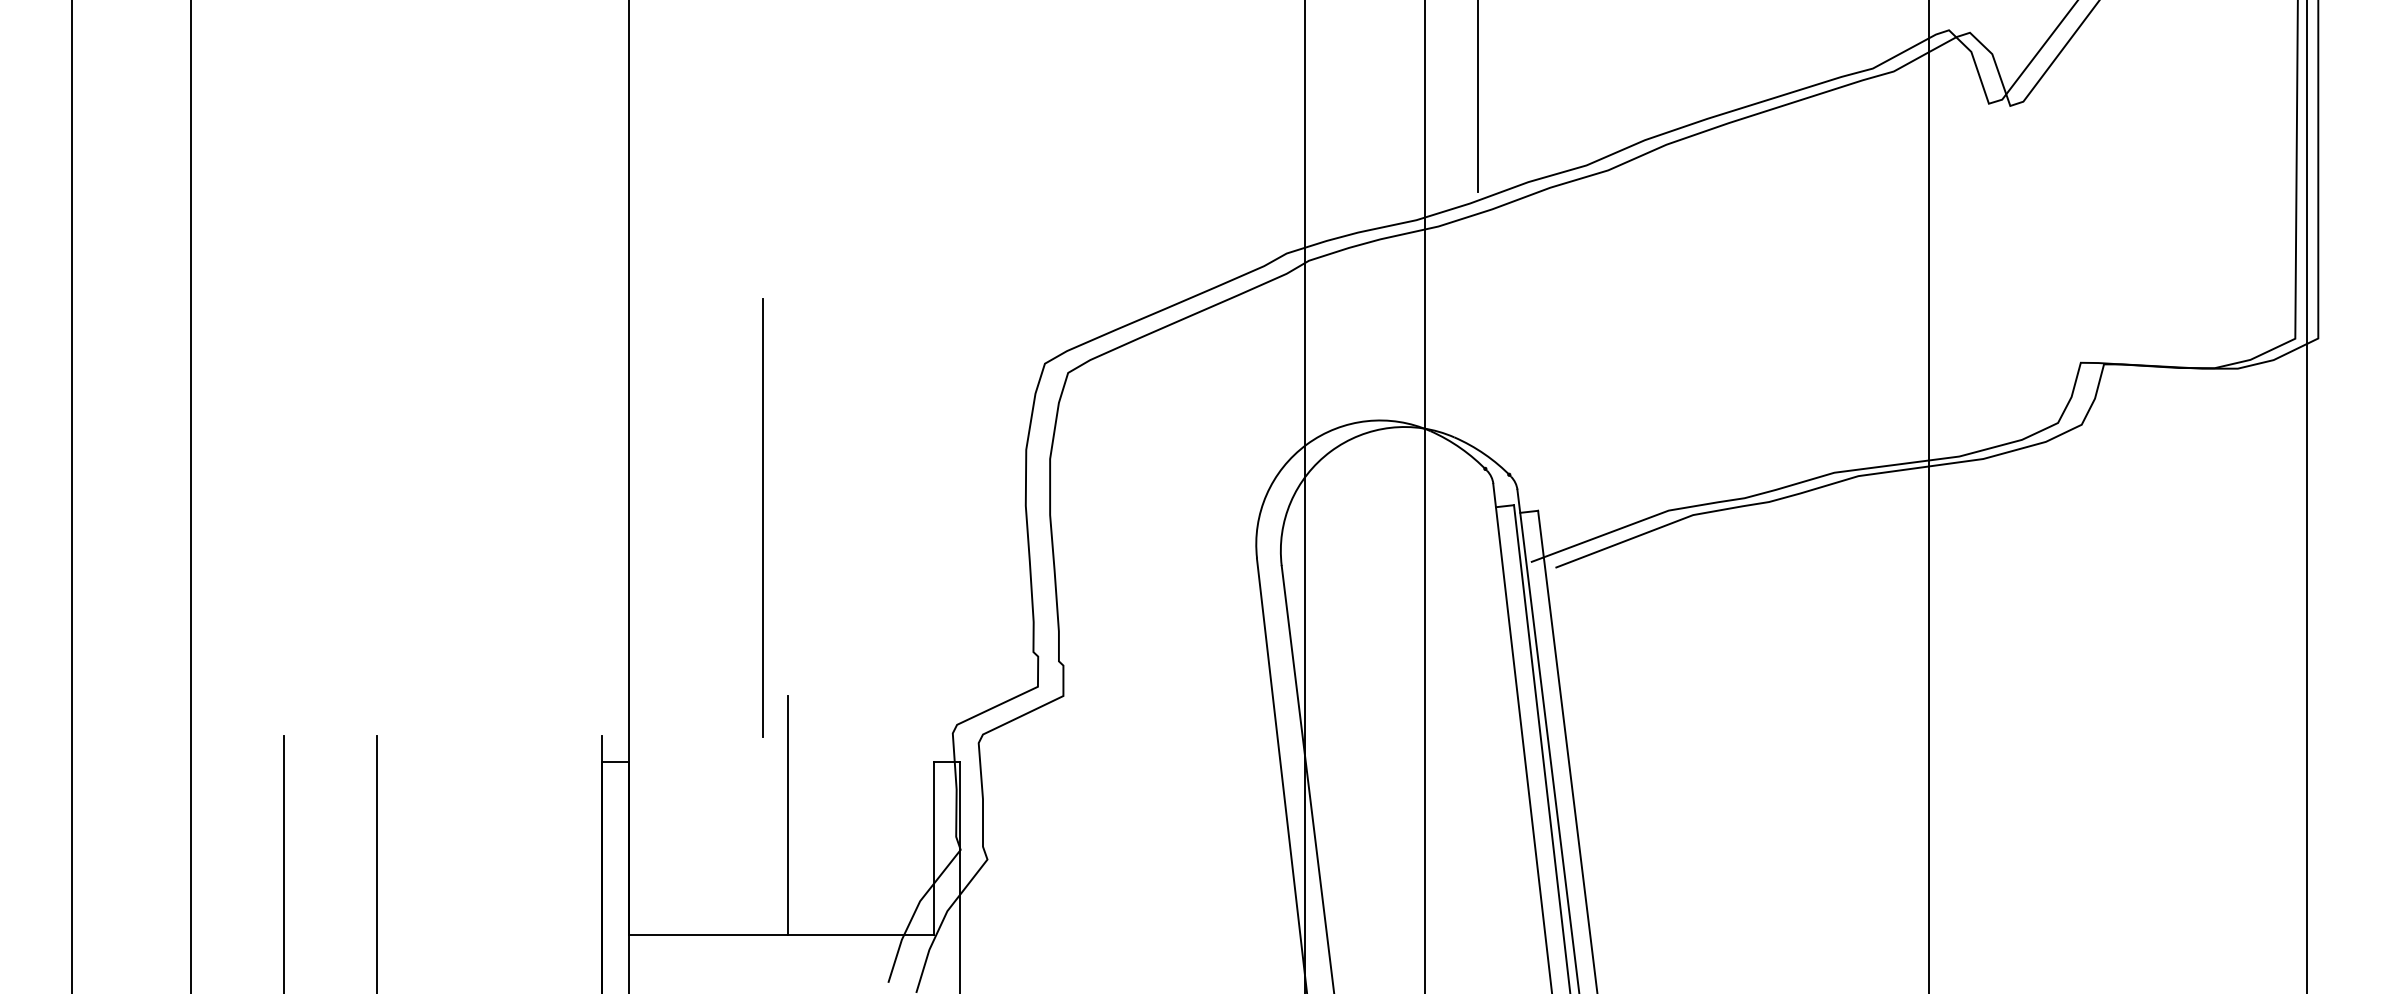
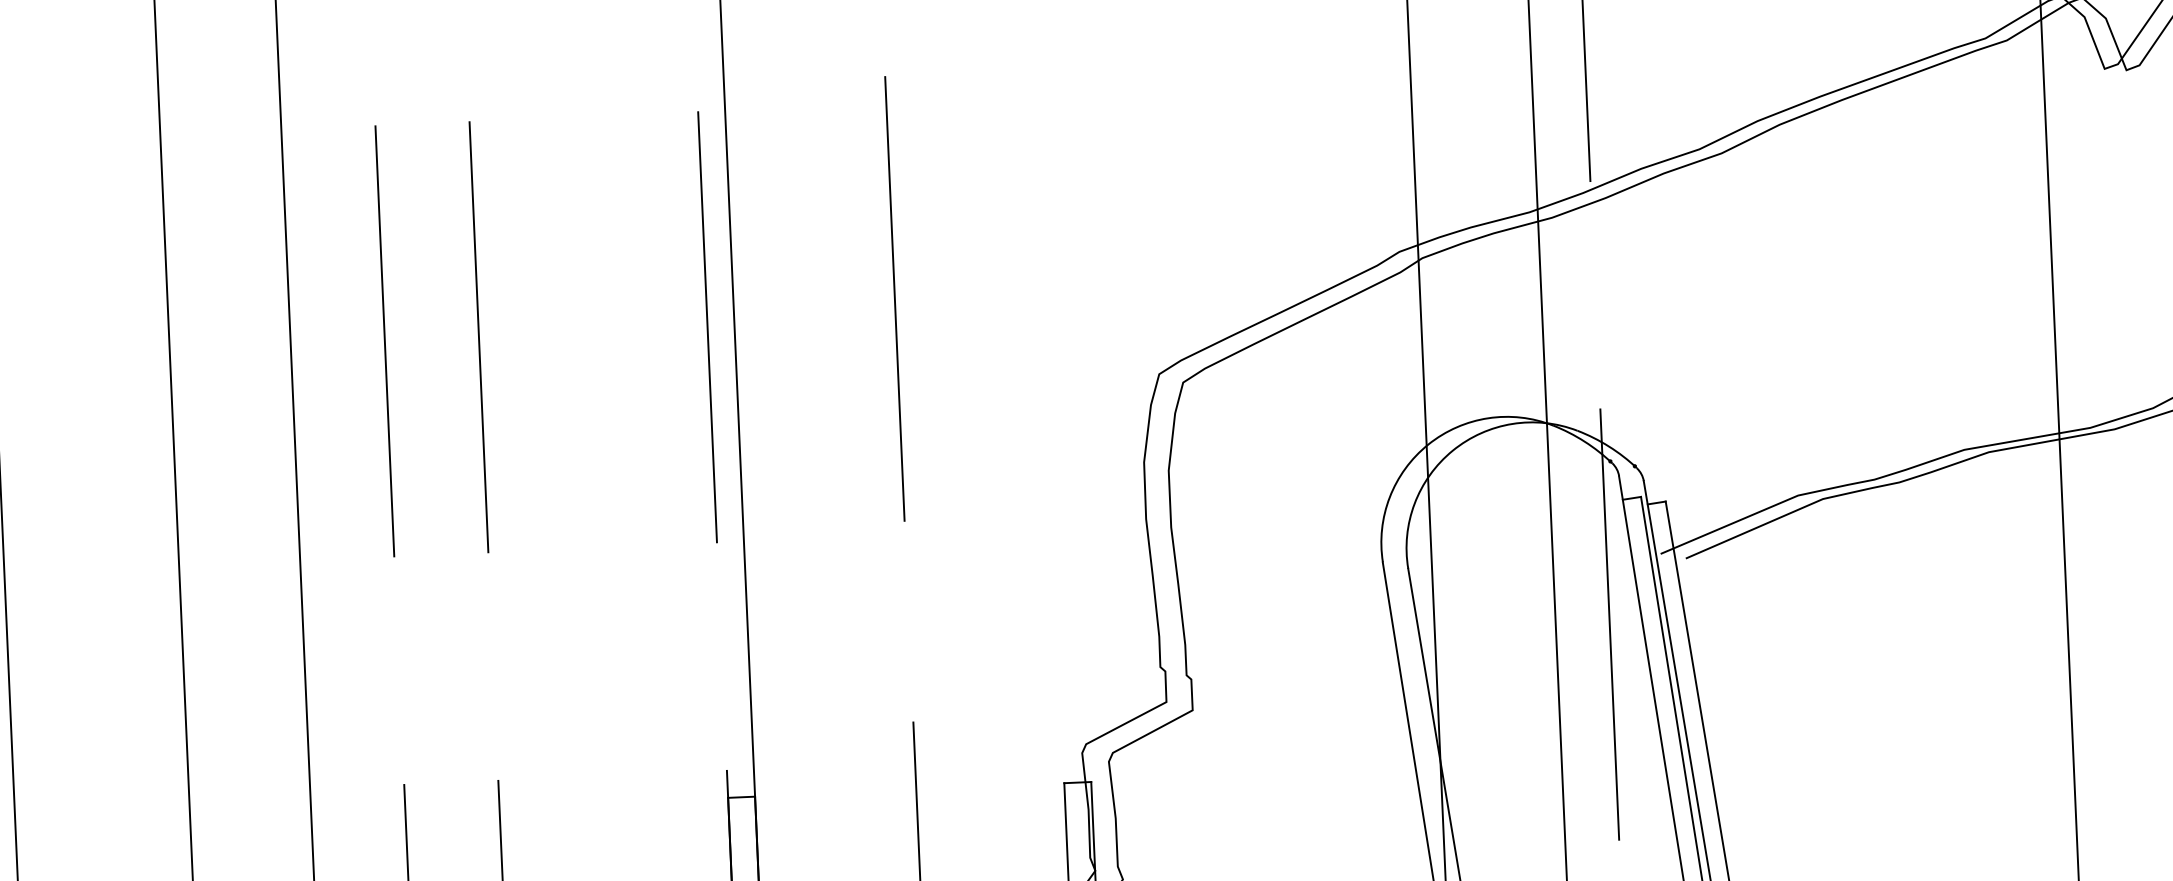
line: (283, 297) -> (384, 340), added
line: (376, 297) -> (478, 336), added
line: (602, 297) -> (707, 326), added
line: (762, 517) -> (894, 298), moved
line: (1477, 629) -> (1609, 624), added

